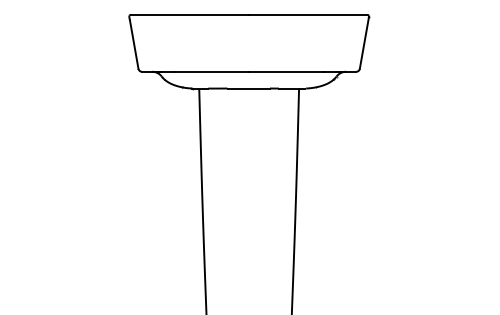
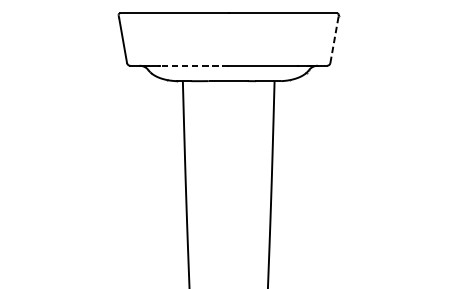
line: (364, 42) -> (334, 38), solid -> dashed
line: (211, 71) -> (194, 65), solid -> dashed

